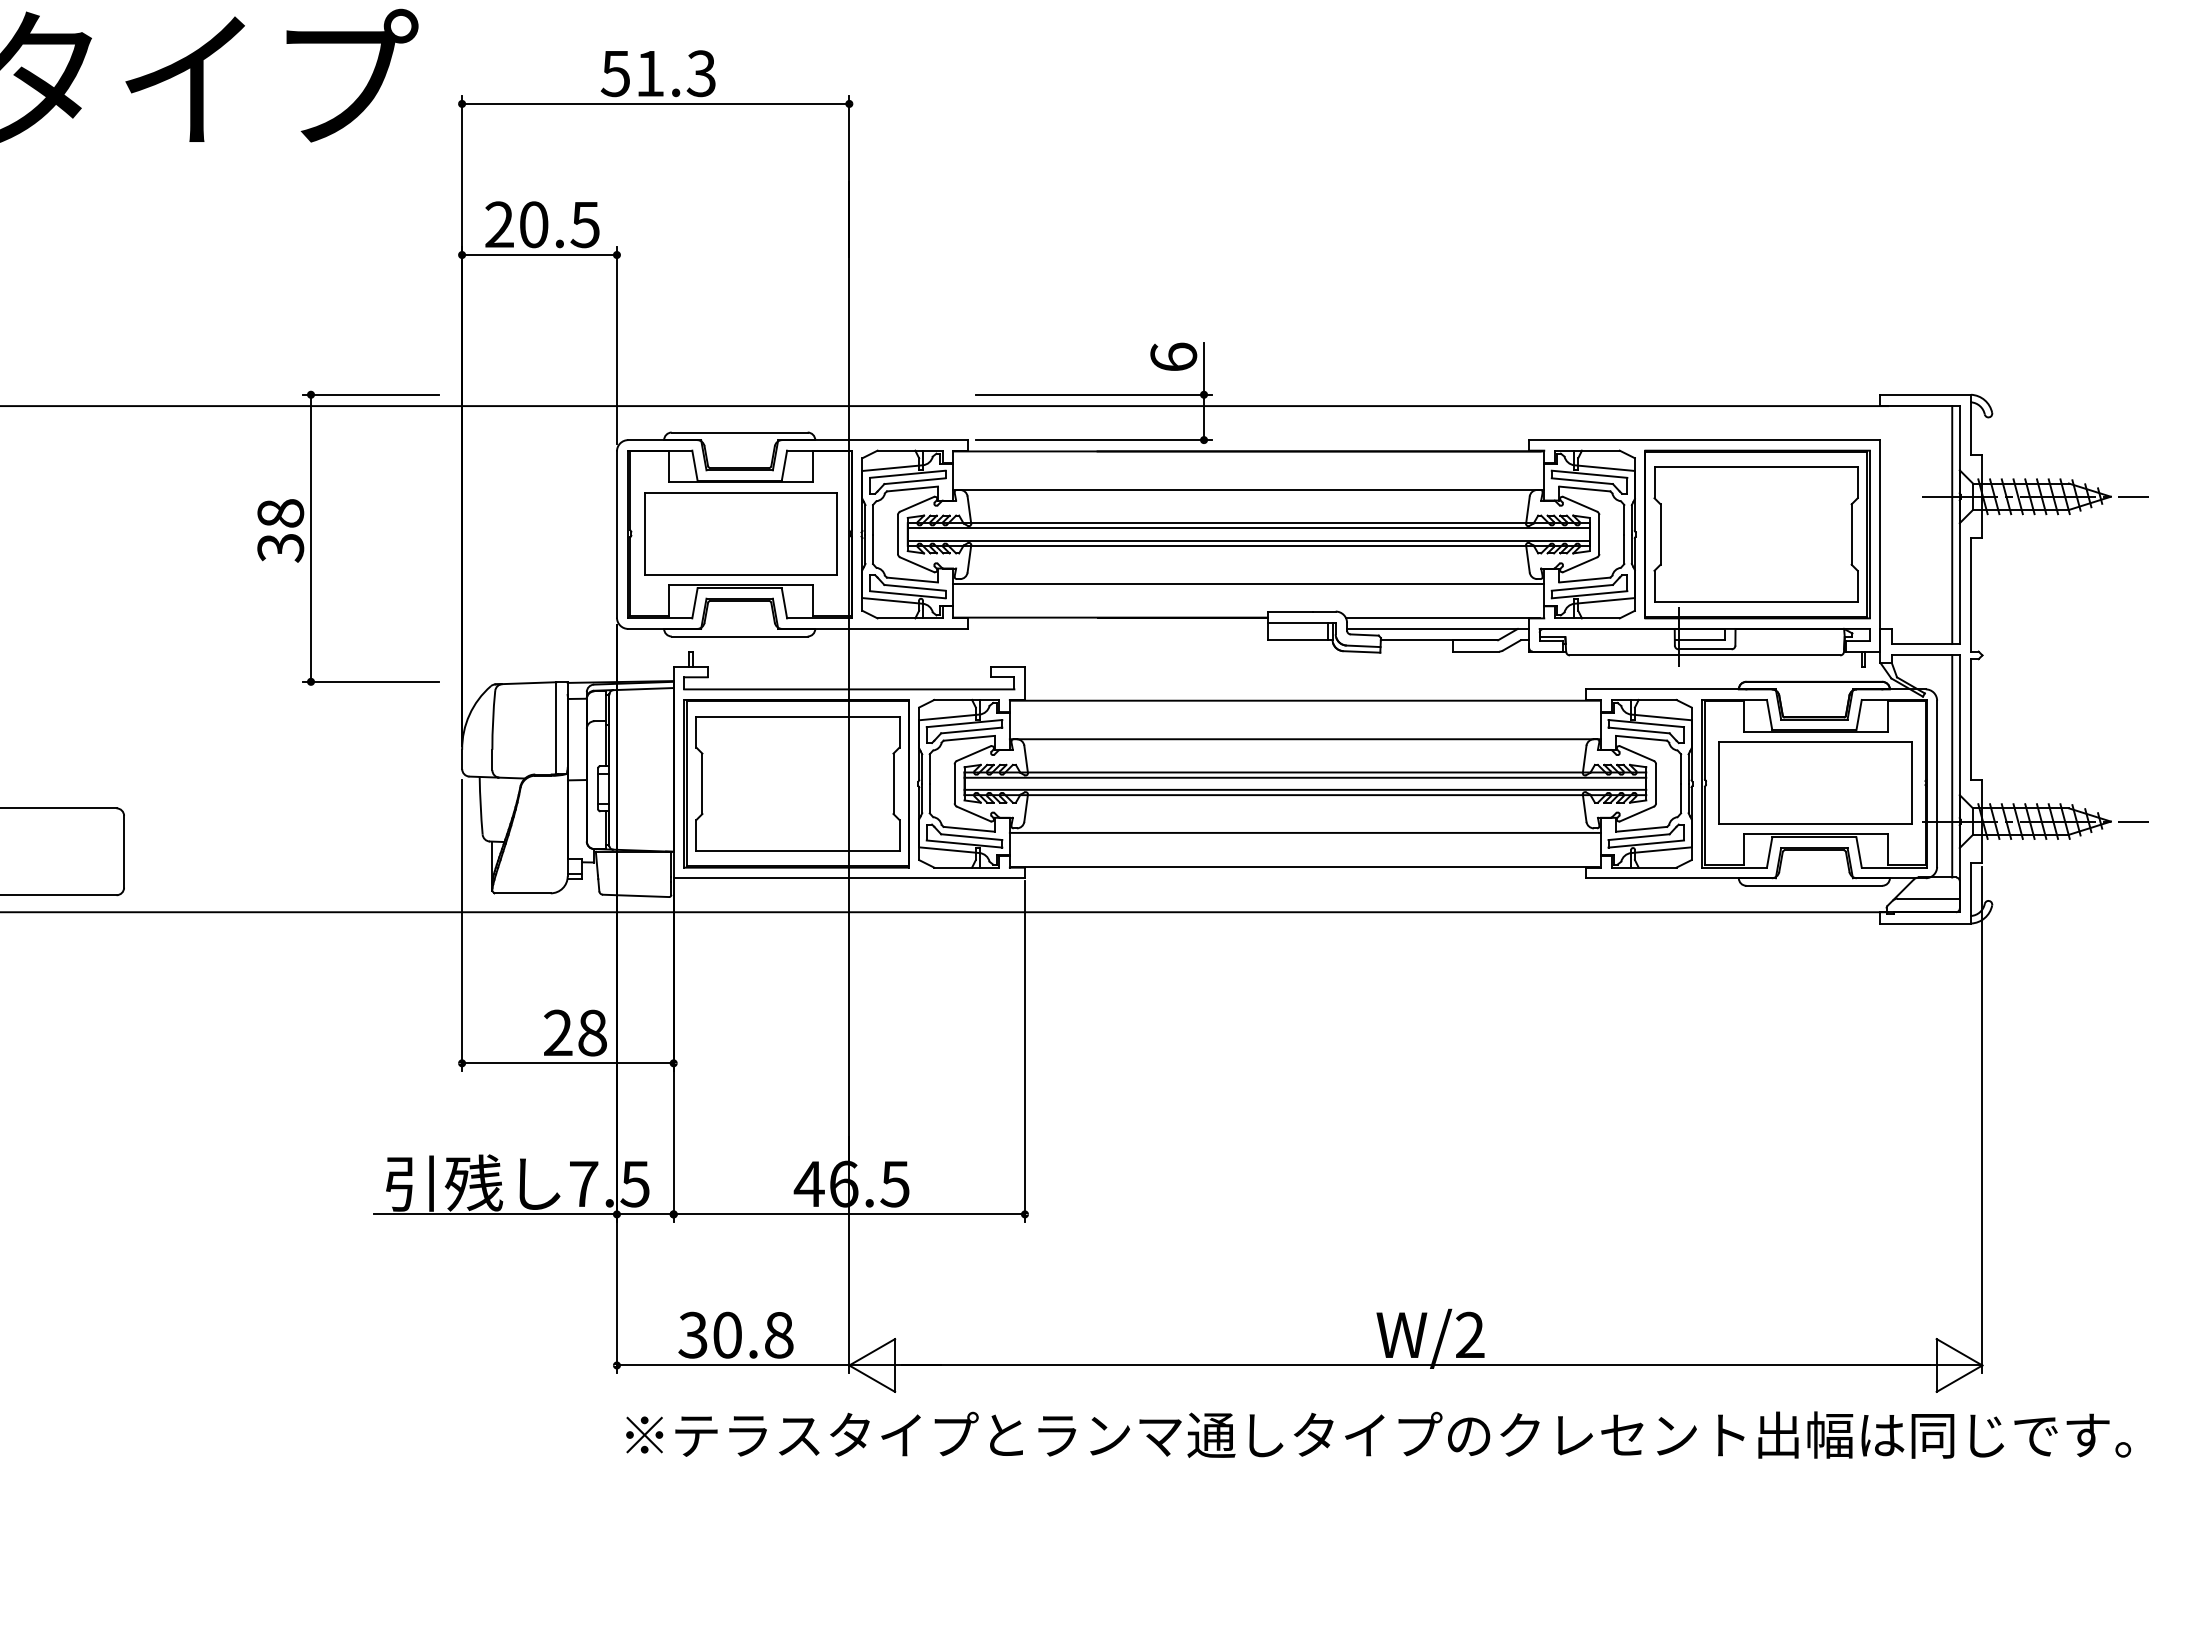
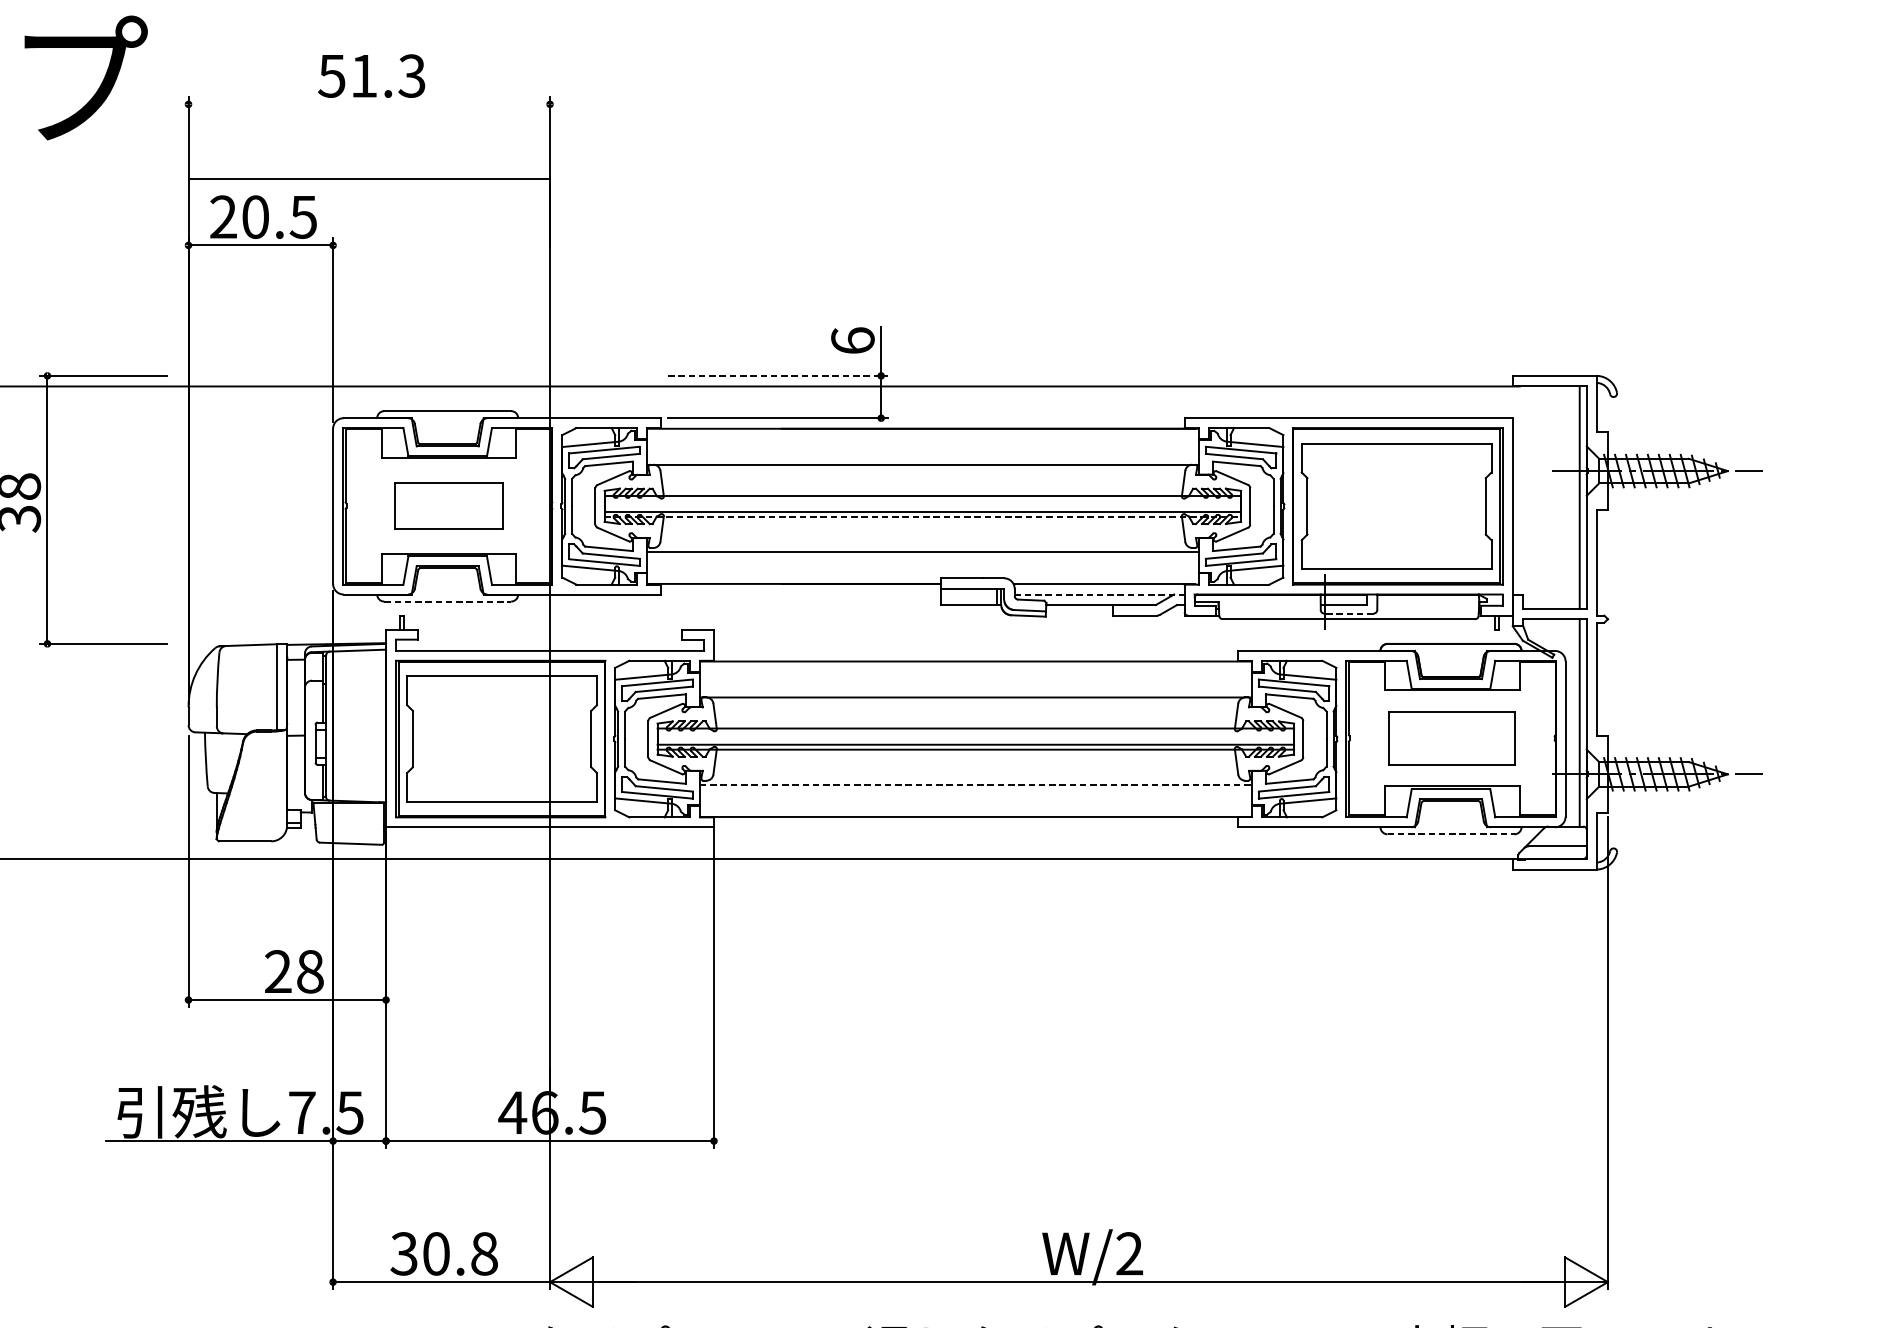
line: (655, 103) -> (369, 178), moved
line: (1093, 394) -> (778, 375), solid -> dashed
line: (1248, 528) -> (922, 500), removed
part: (740, 533) -> (448, 505), size x0.6
line: (1248, 545) -> (922, 516), solid -> dashed
line: (1438, 628) -> (1100, 594), solid -> dashed
line: (739, 636) -> (447, 601), solid -> dashed
line: (1704, 649) -> (1348, 613), solid -> dashed
line: (1305, 777) -> (975, 733), removed
part: (1815, 782) -> (1452, 737), size x0.7
line: (1305, 832) -> (975, 784), solid -> dashed
line: (1814, 885) -> (1451, 834), solid -> dashed

